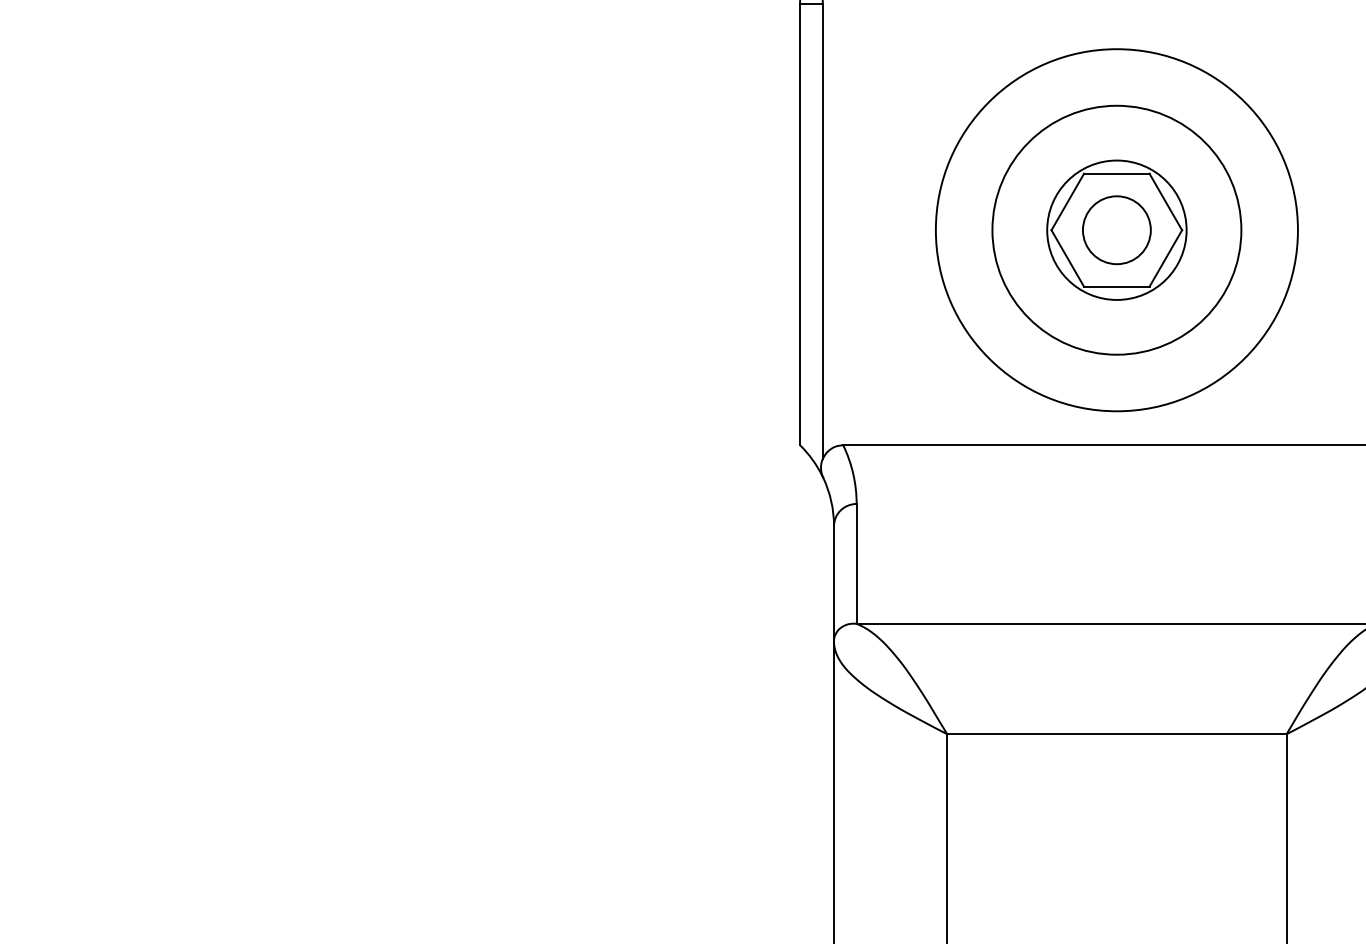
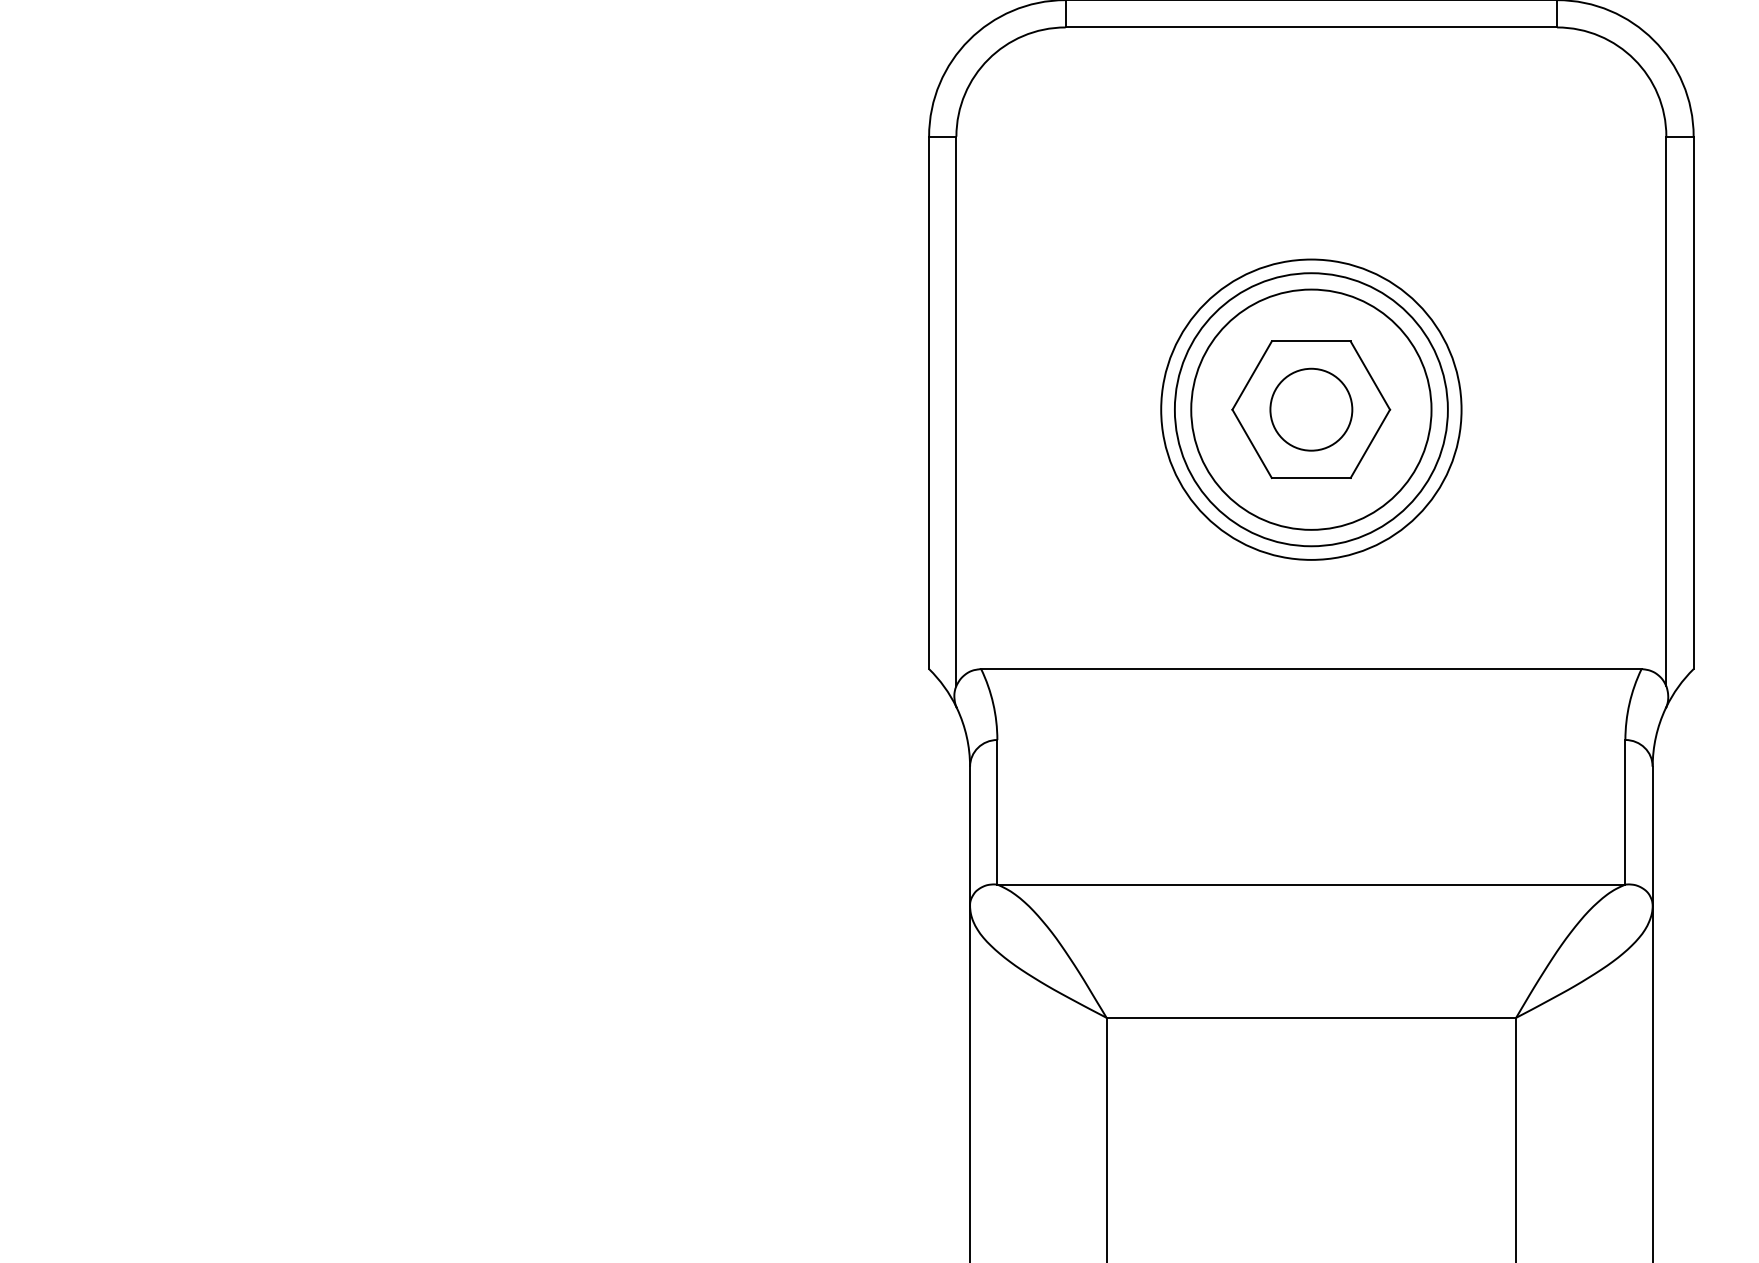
circle: (1116, 230) -> (1310, 409), size x0.62
circle: (1117, 230) -> (1311, 409), size x1.43

